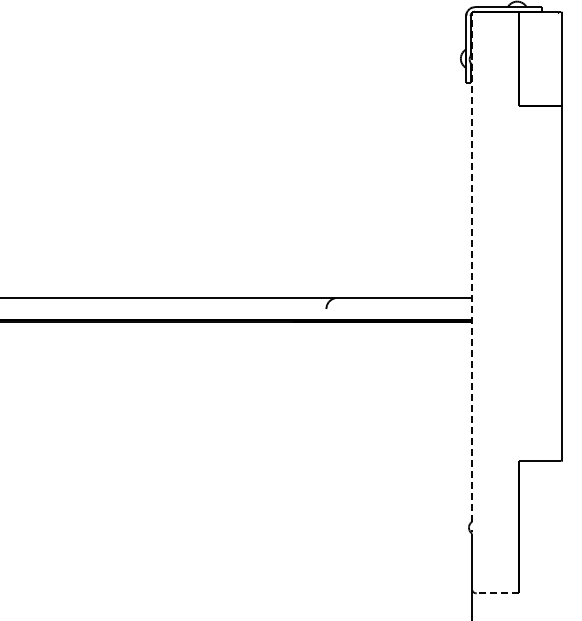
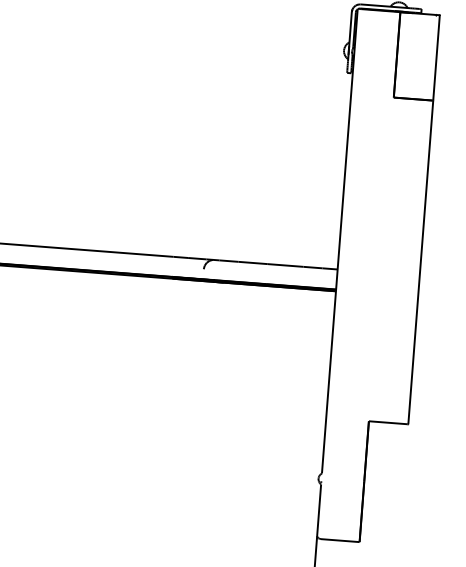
line: (472, 266) -> (340, 240), dashed -> solid
line: (497, 593) -> (339, 540), dashed -> solid

